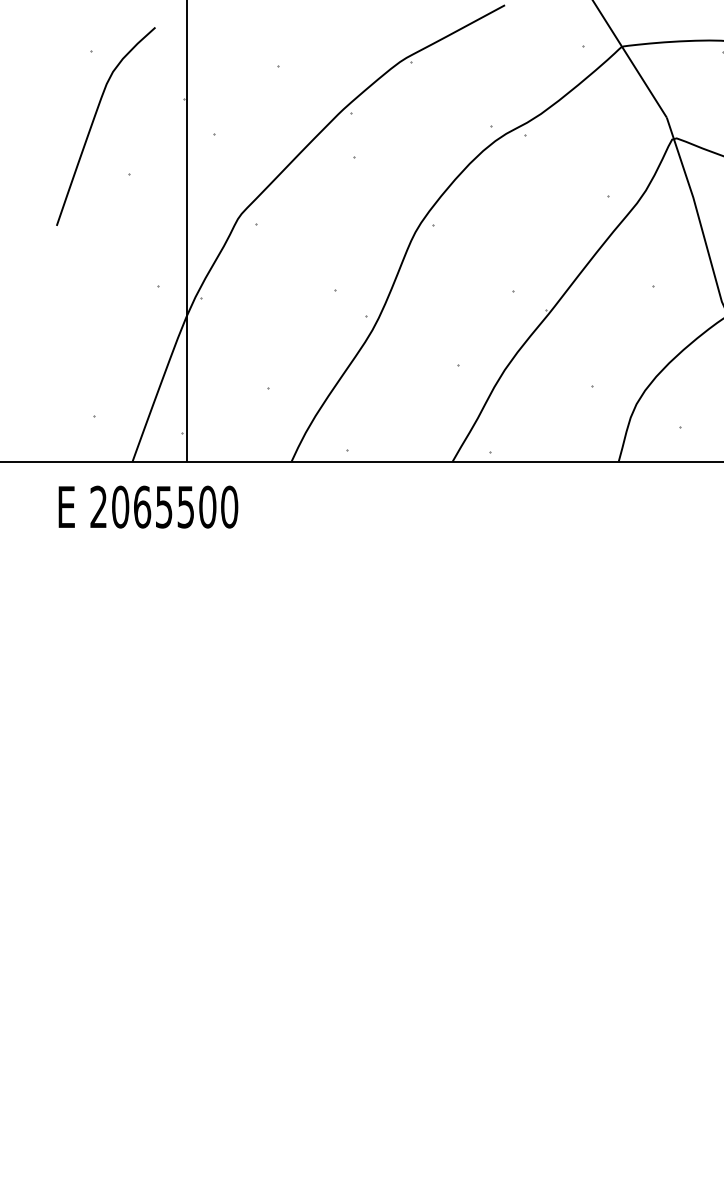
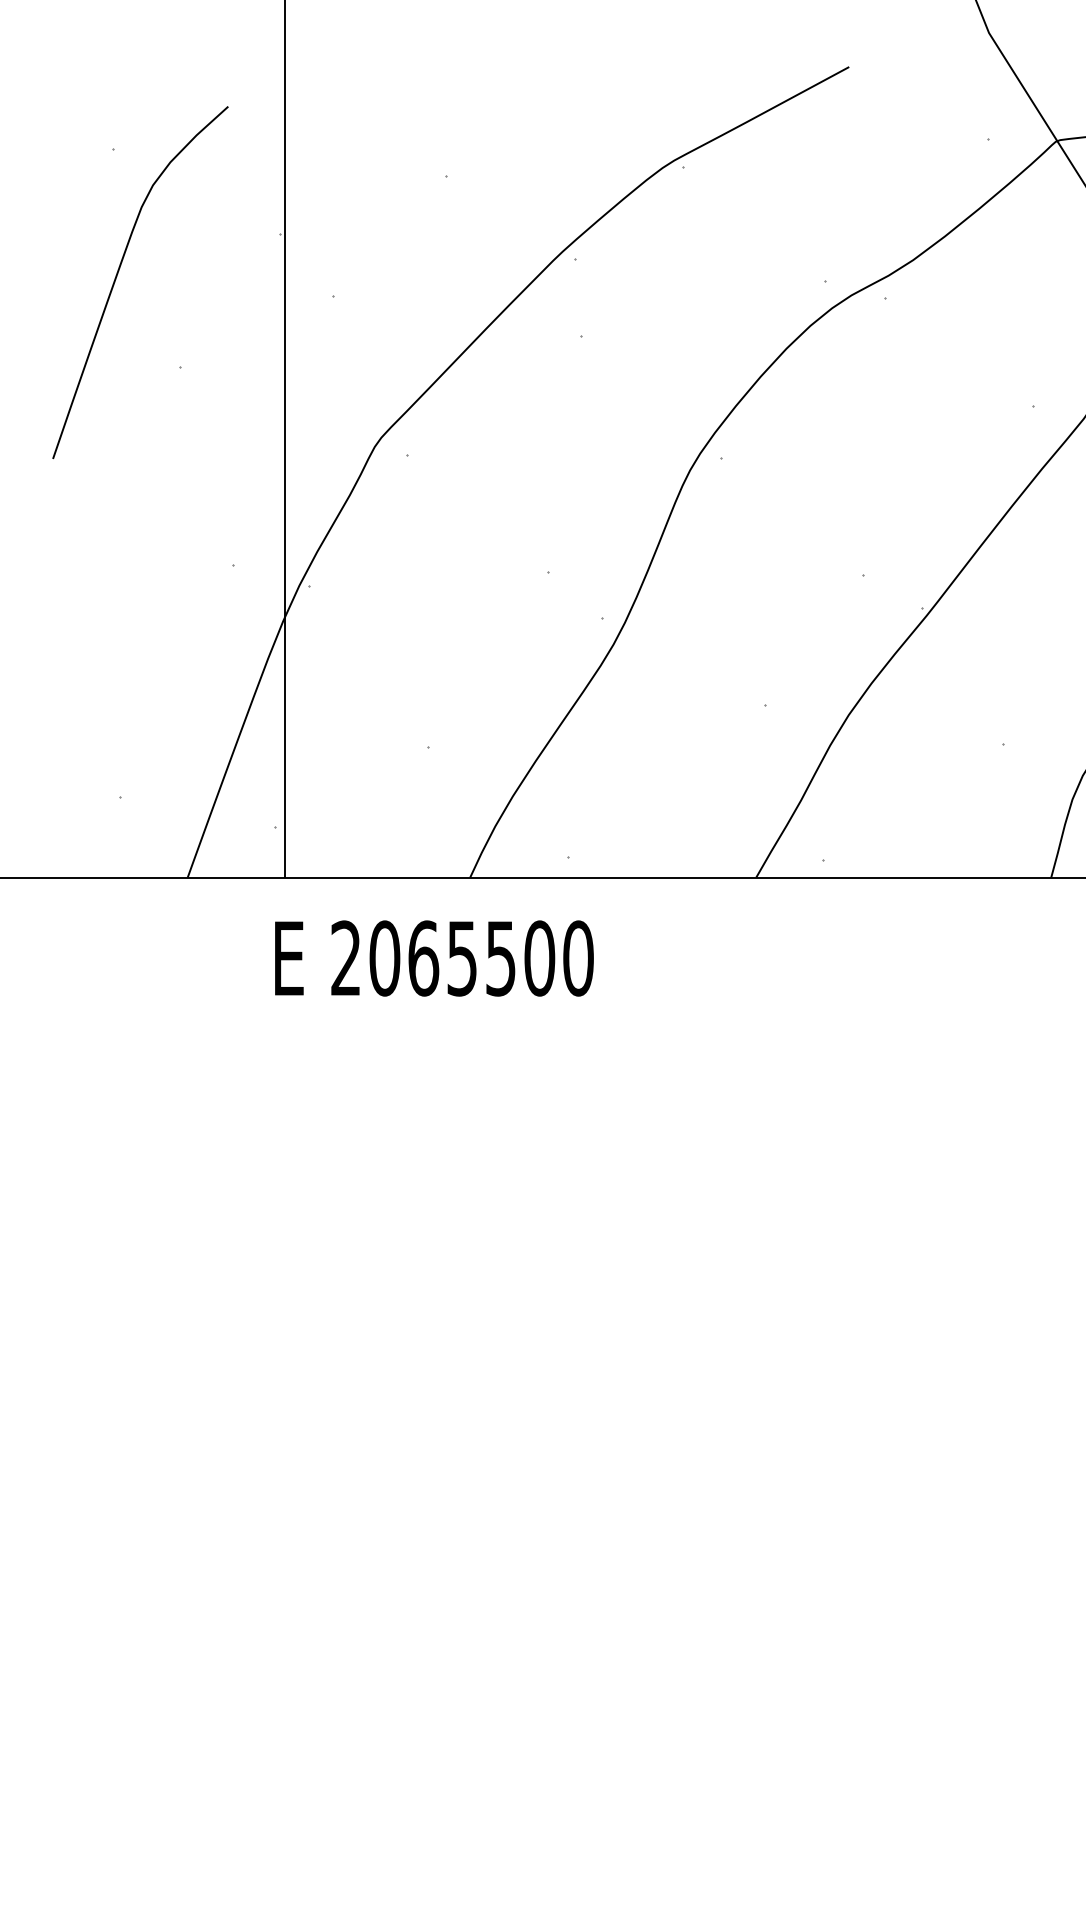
text: (148, 506) -> (434, 957), moved

